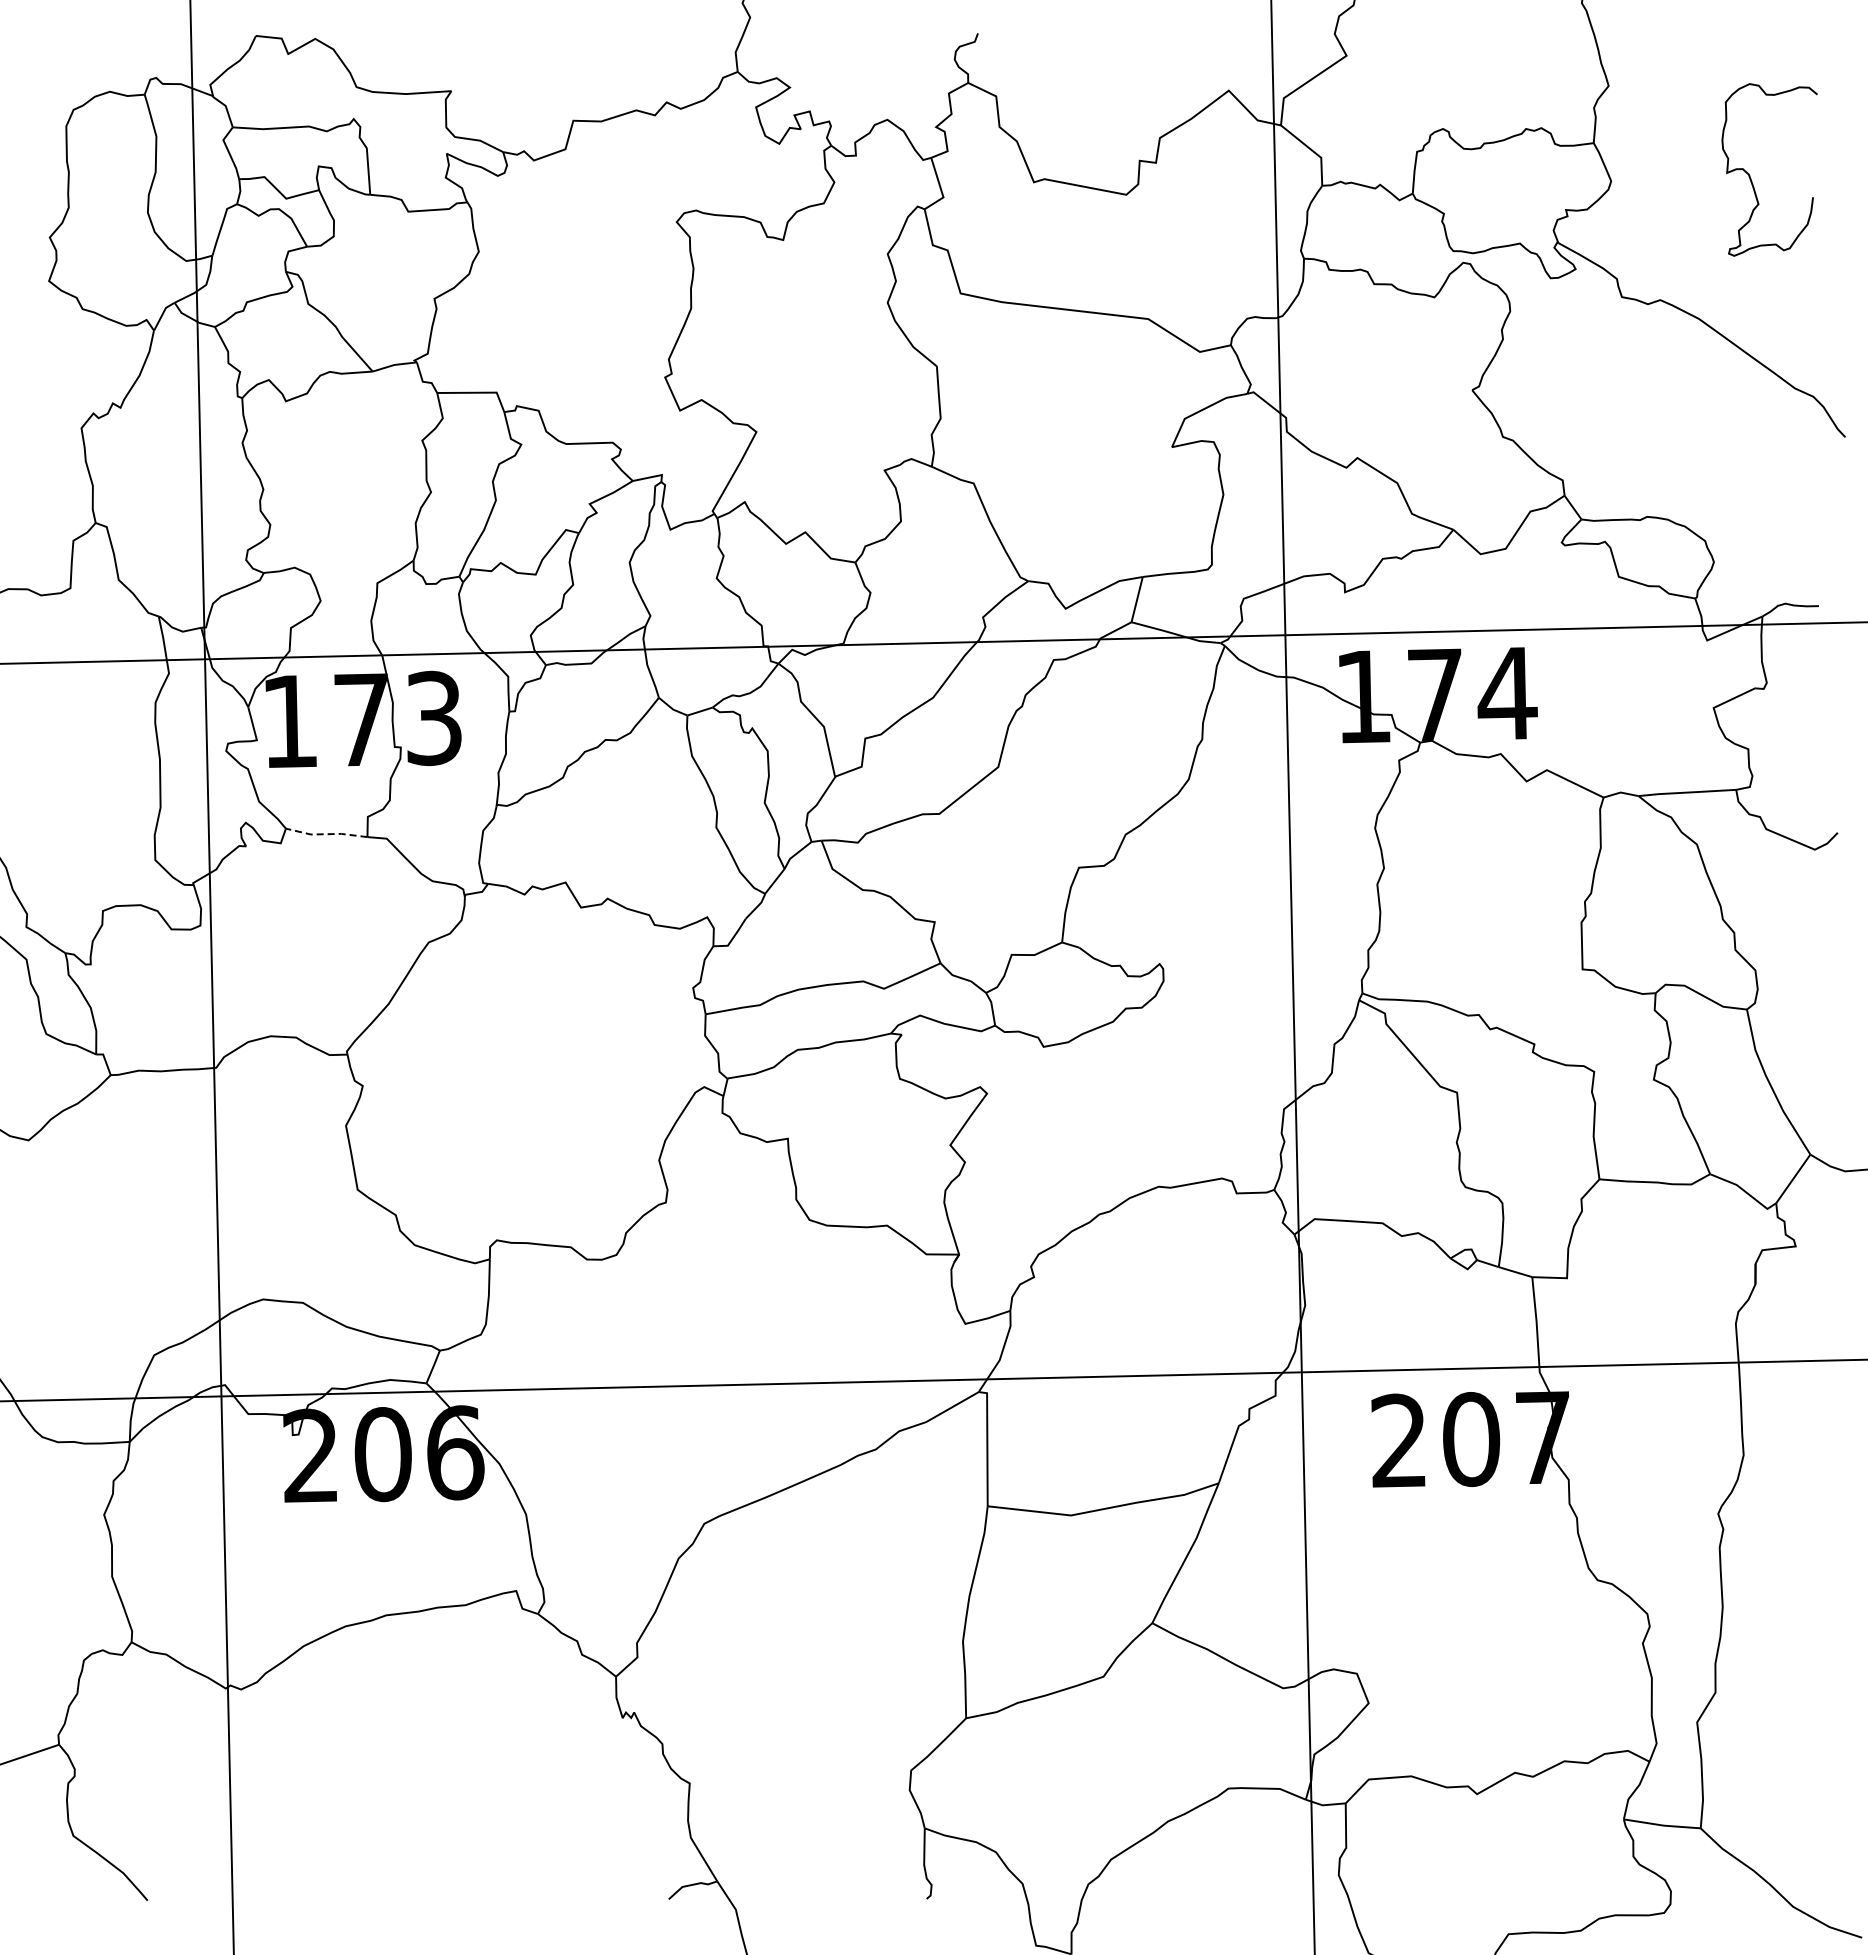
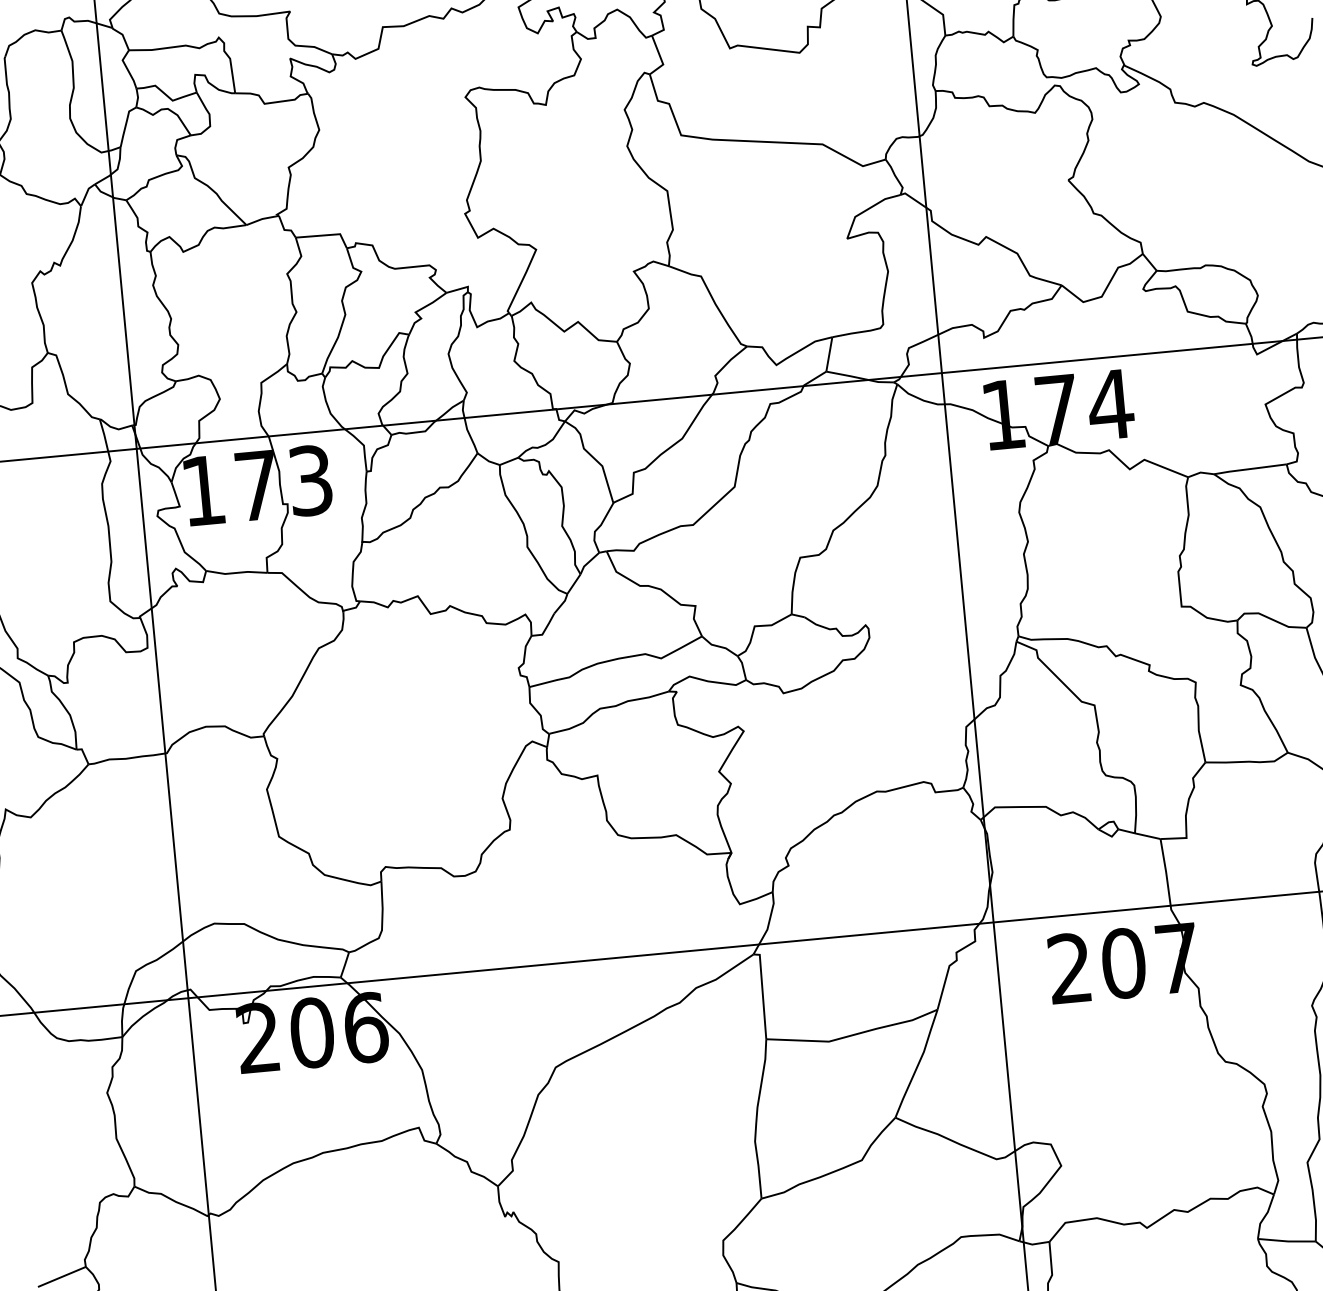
line: (326, 834) -> (236, 573), dashed -> solid

